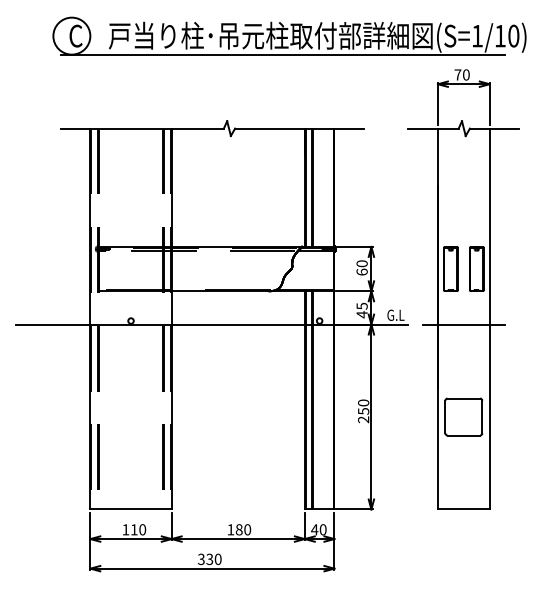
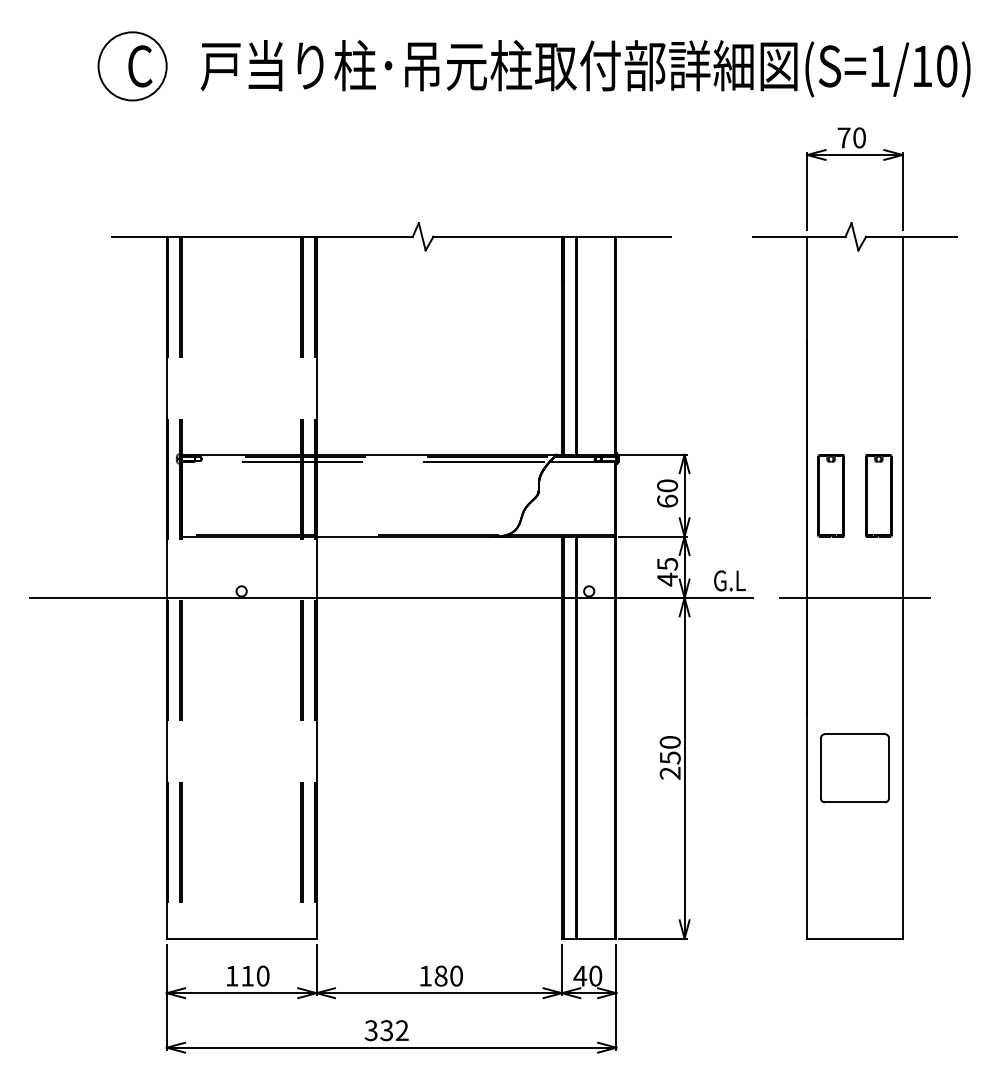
line: (282, 54) -> (520, 100), removed
text: (217, 559) -> (400, 1030), 330 -> 332

